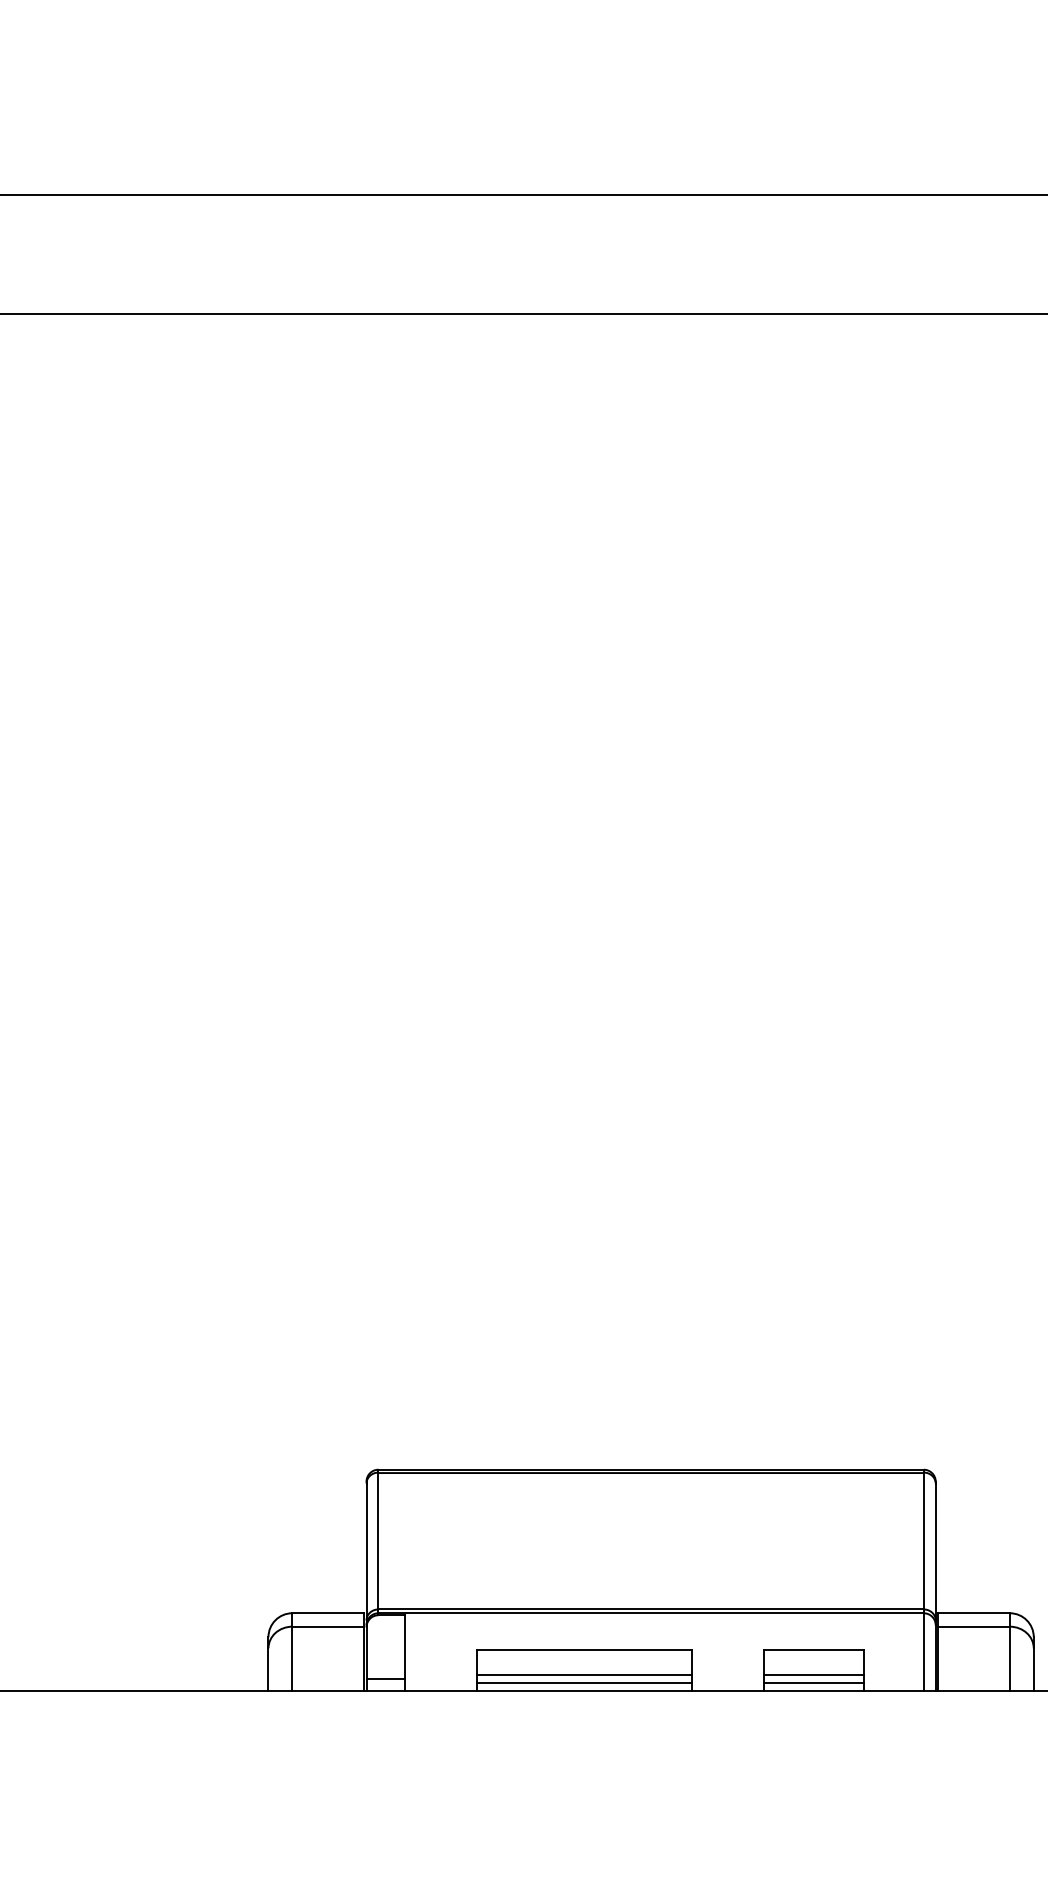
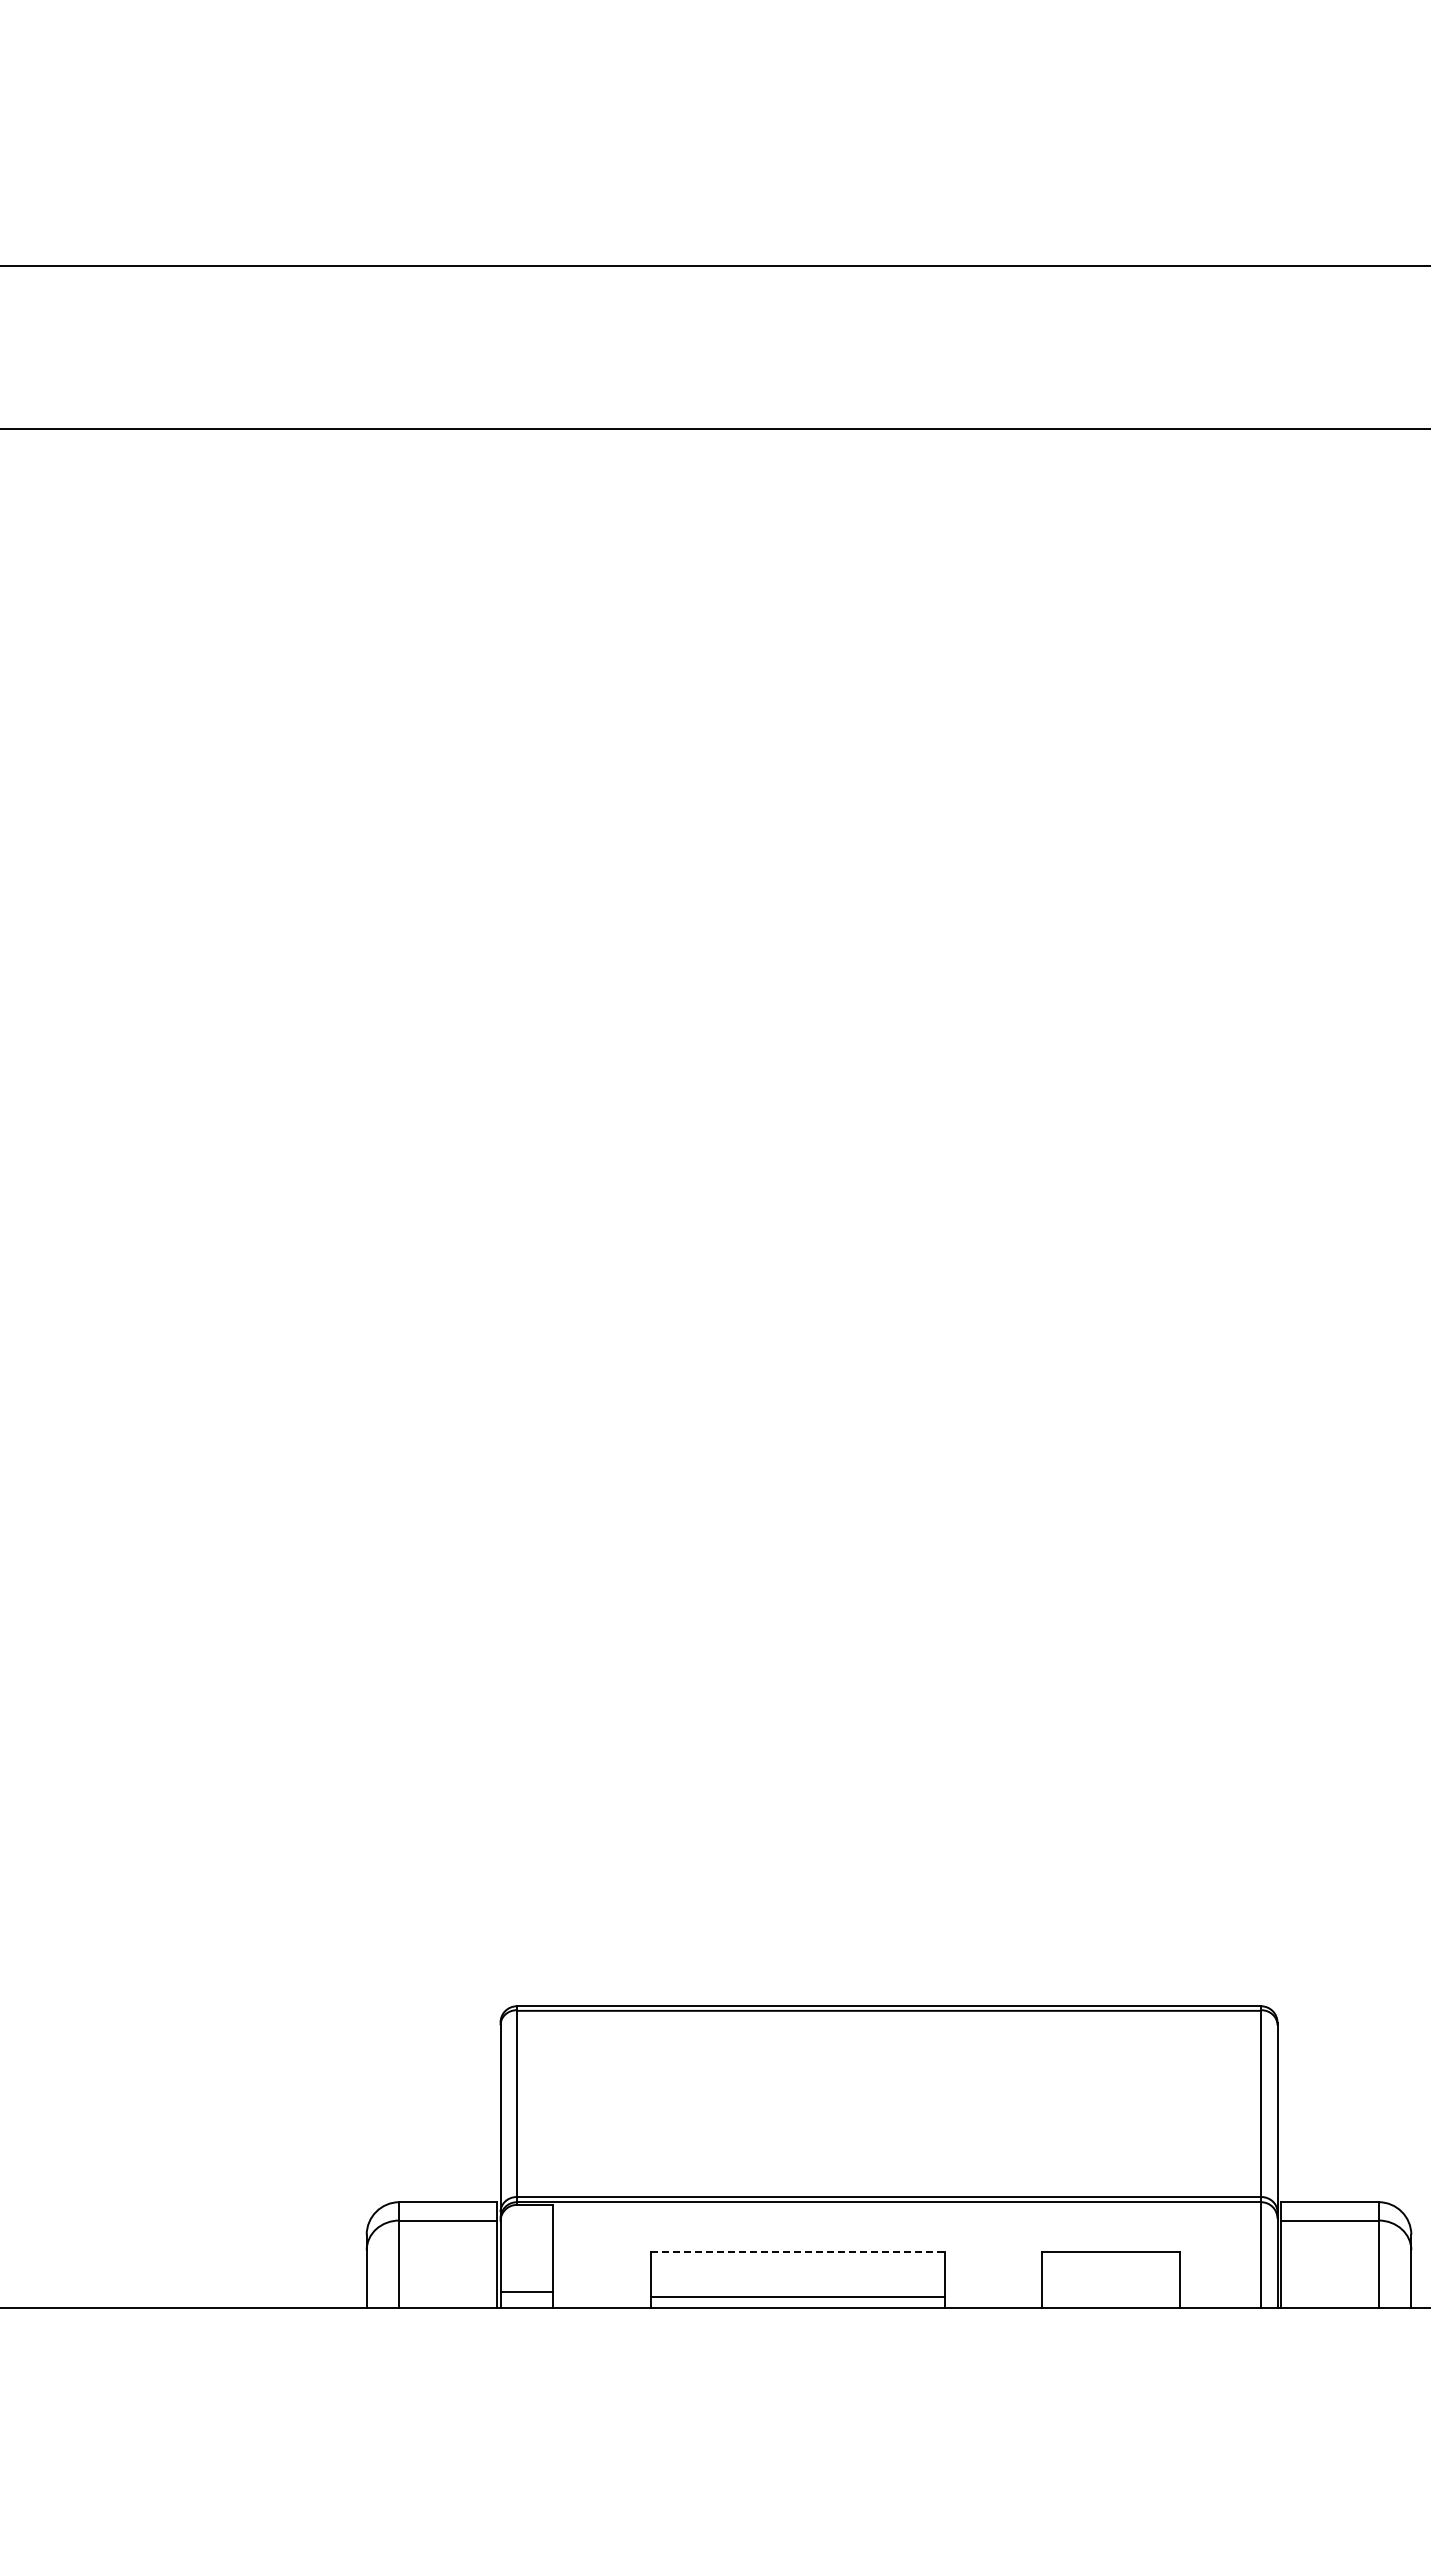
line: (584, 1650) -> (797, 2252), solid -> dashed
line: (584, 1675) -> (797, 2287), removed
line: (813, 1675) -> (1110, 2287), removed
line: (813, 1682) -> (1110, 2296), removed

